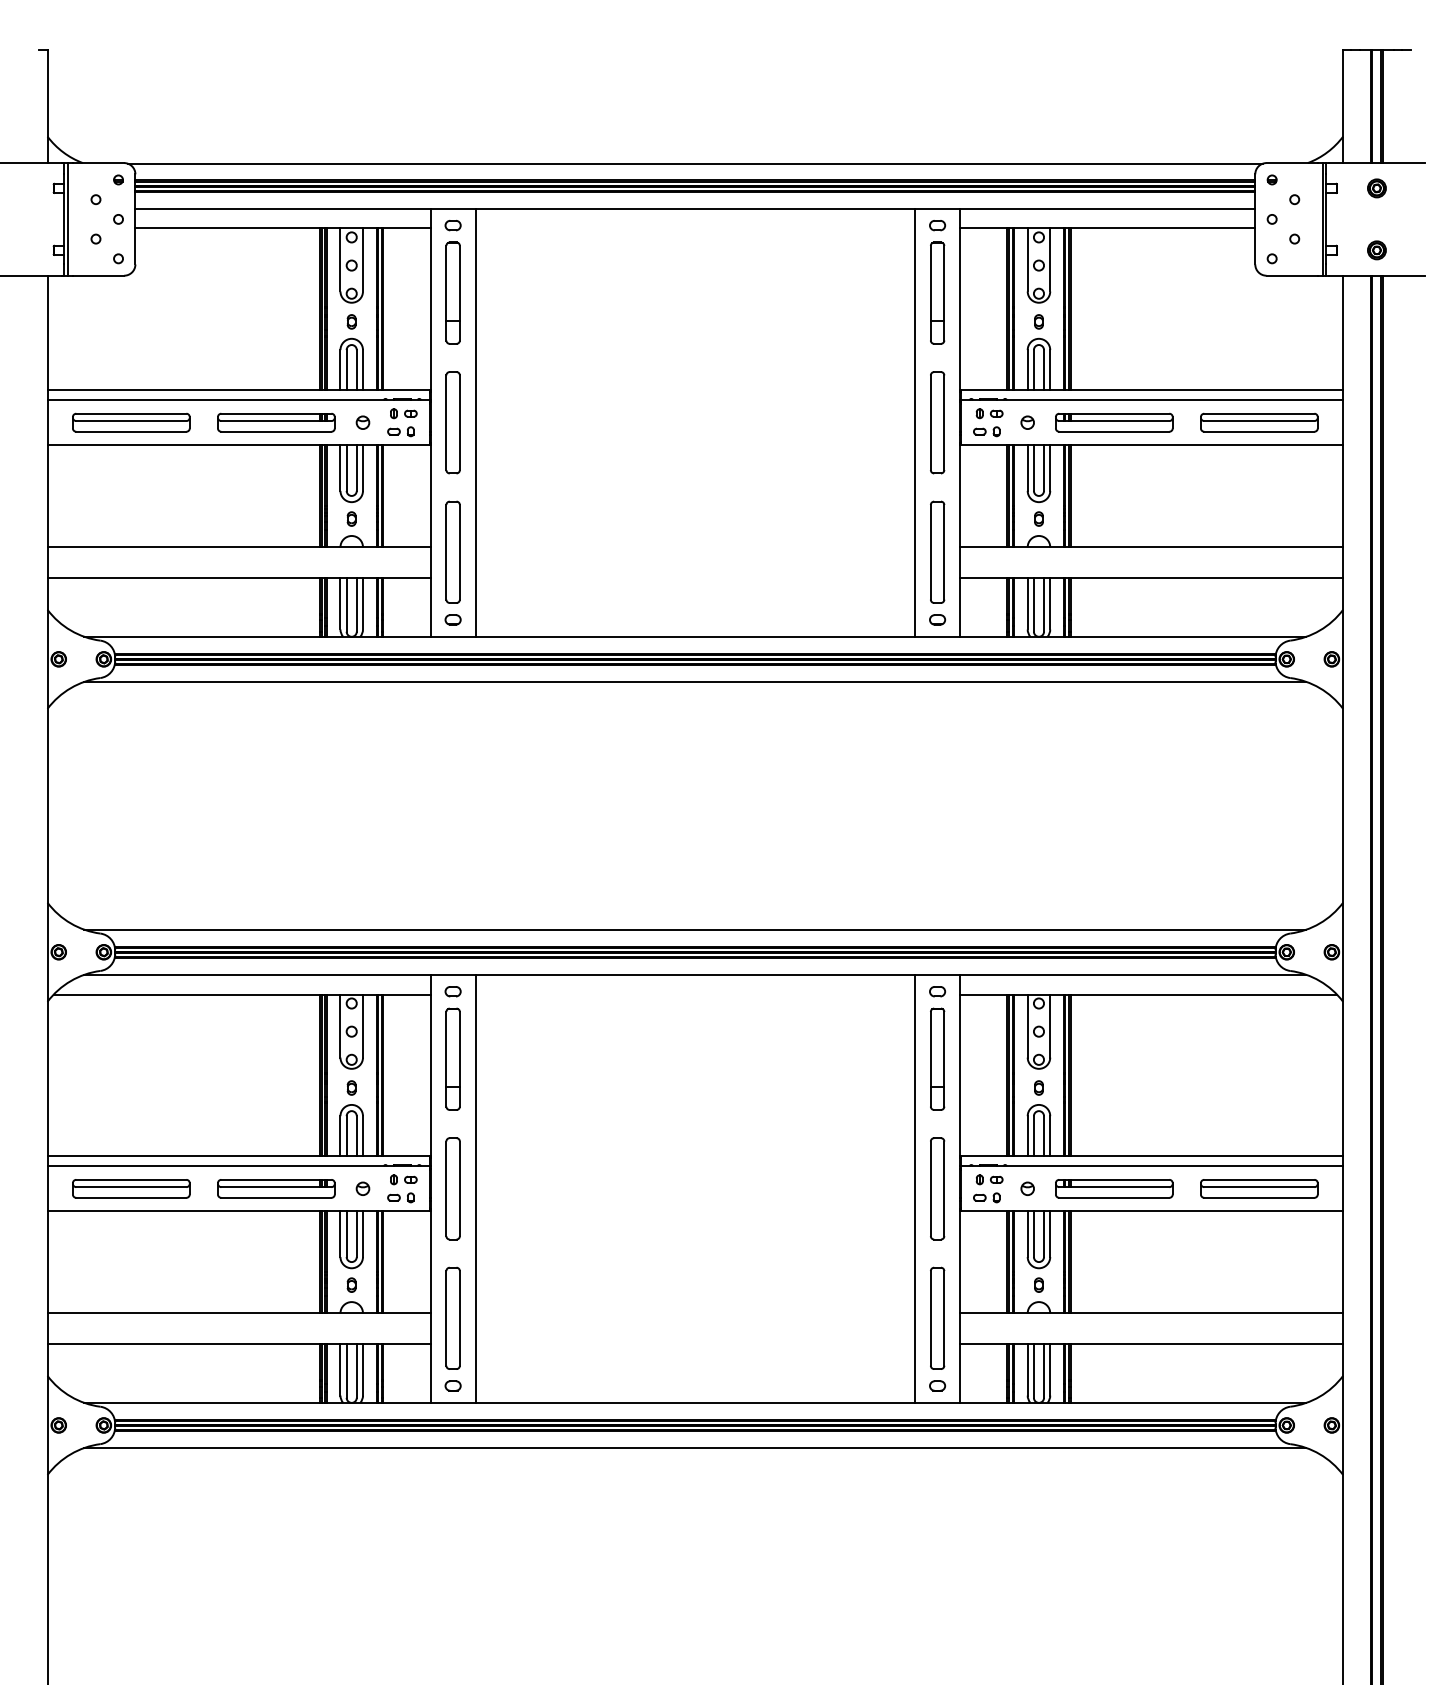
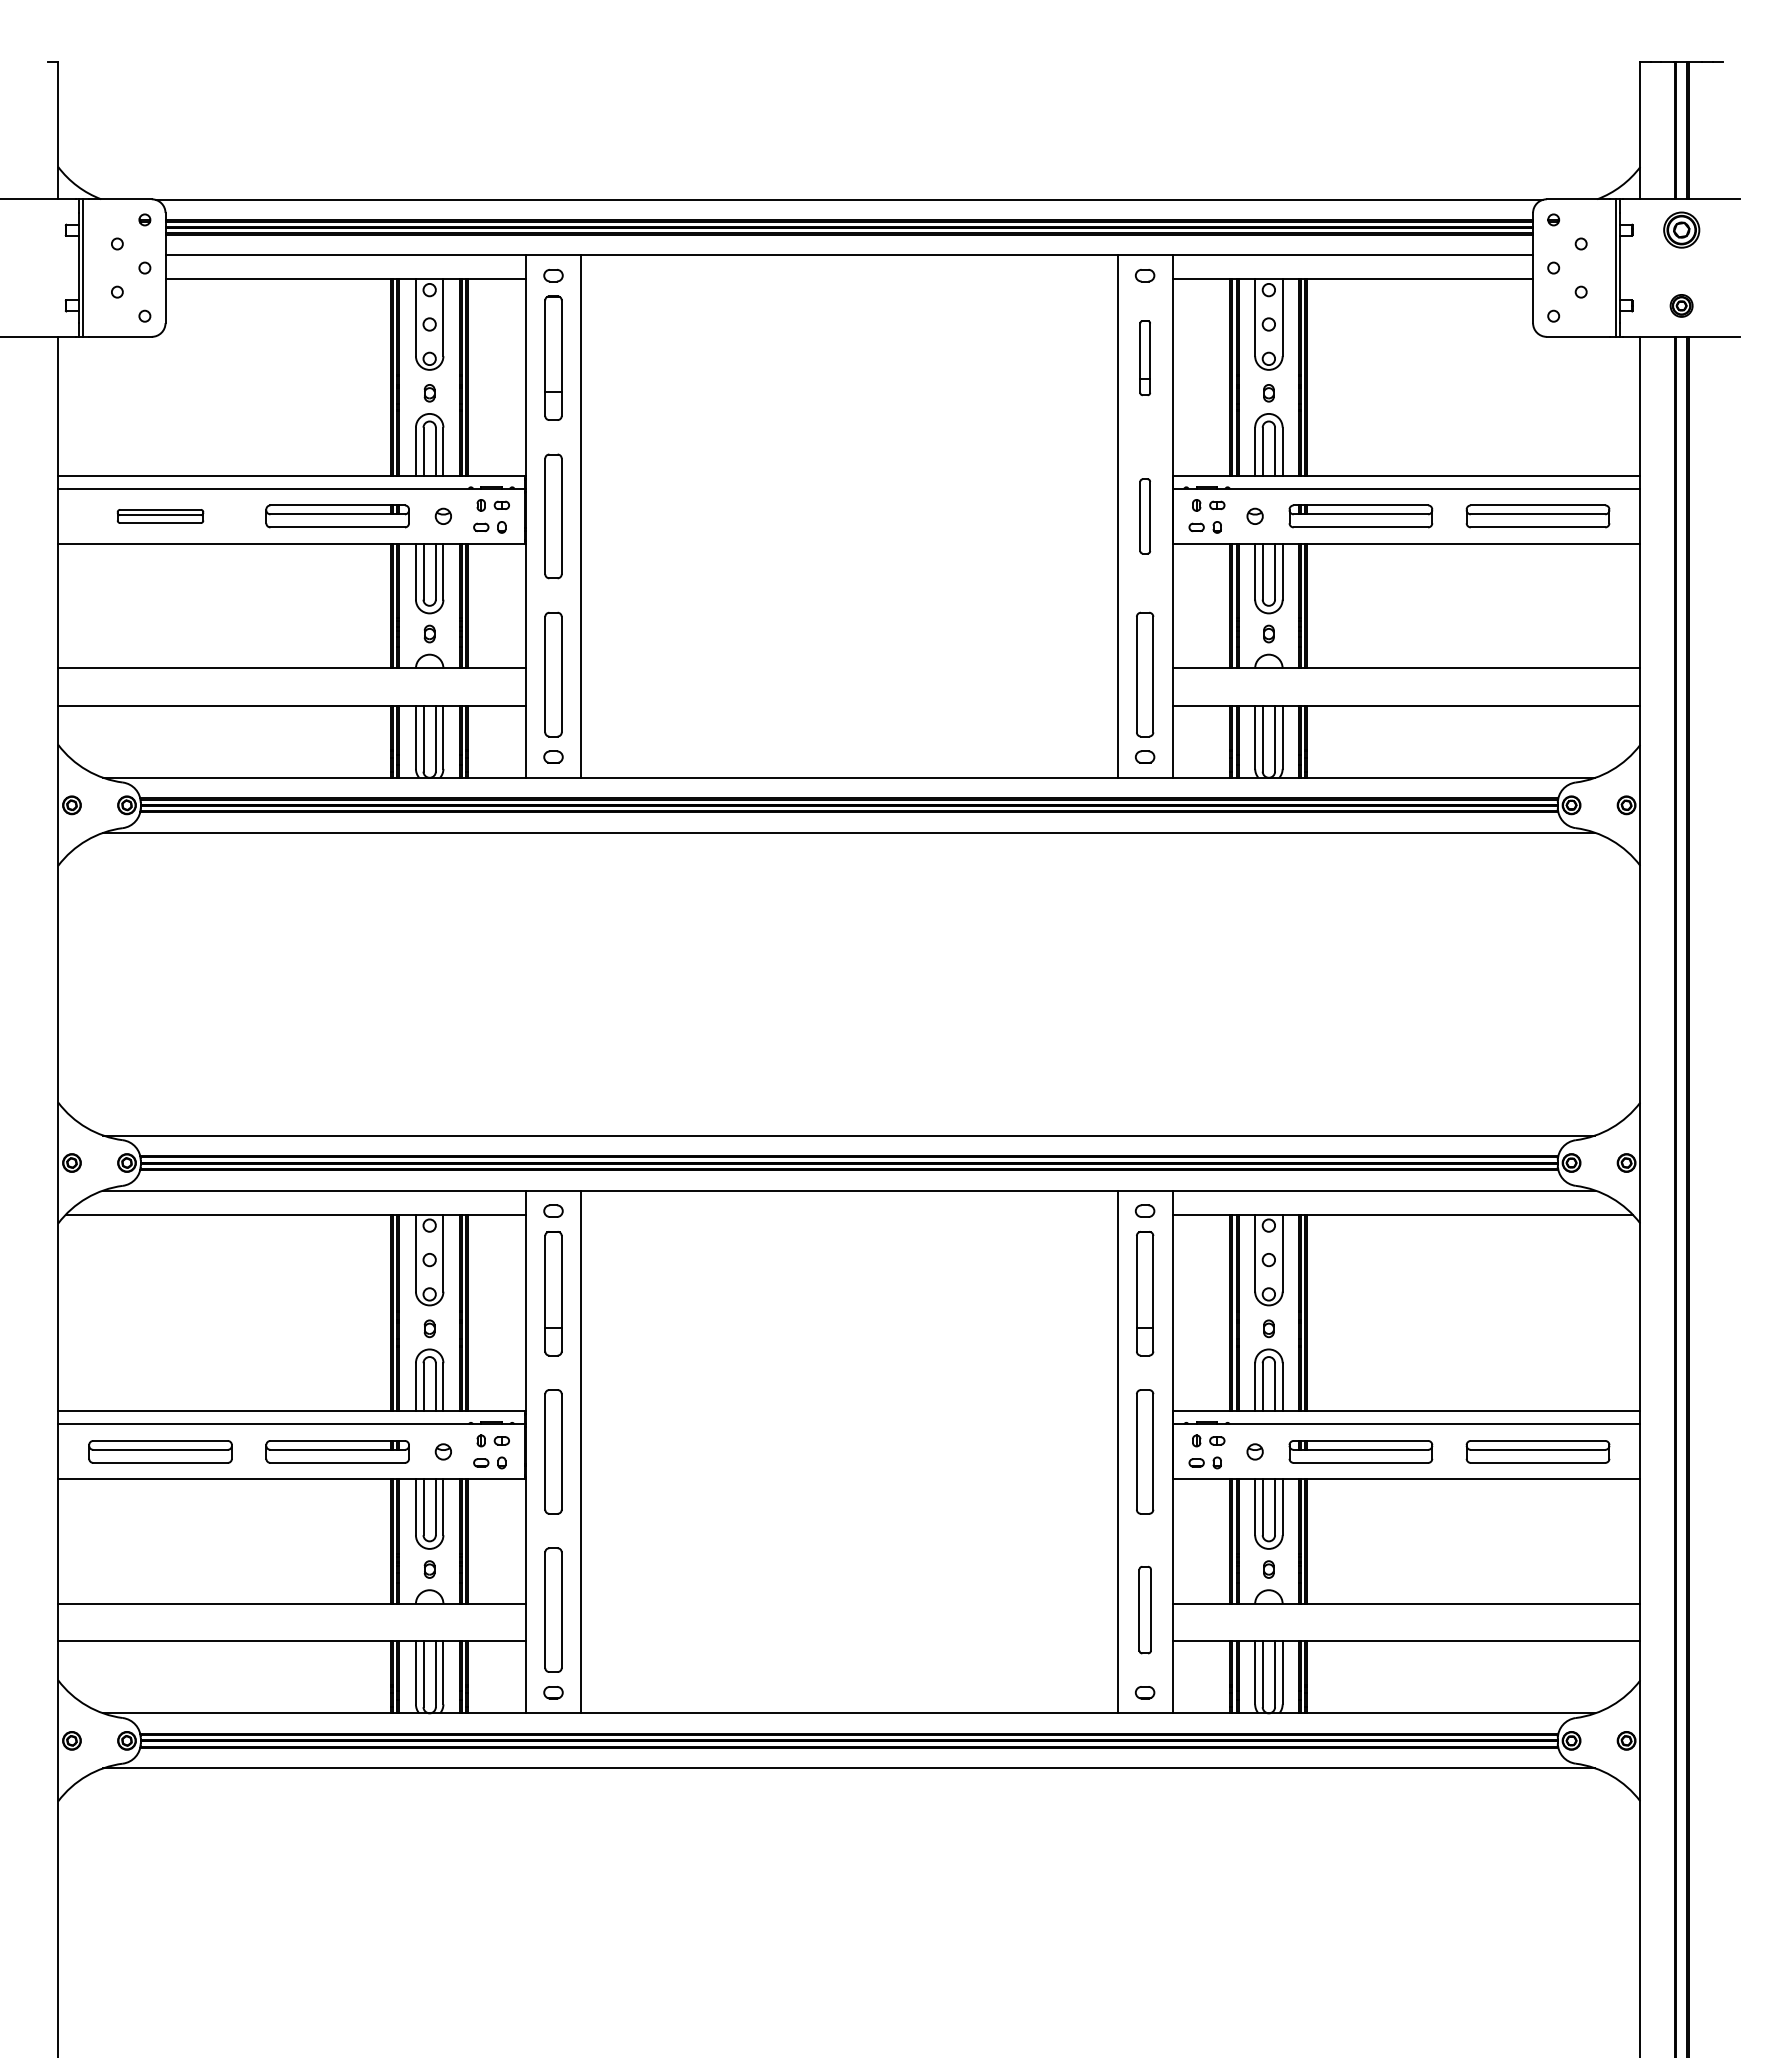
part: (1376, 188) -> (1681, 230), size x1.6
part: (937, 292) -> (1145, 357), size x0.6
part: (131, 422) -> (160, 516), size x0.6
part: (937, 422) -> (1145, 516), size x0.6
part: (937, 1317) -> (1145, 1609), size x0.7

